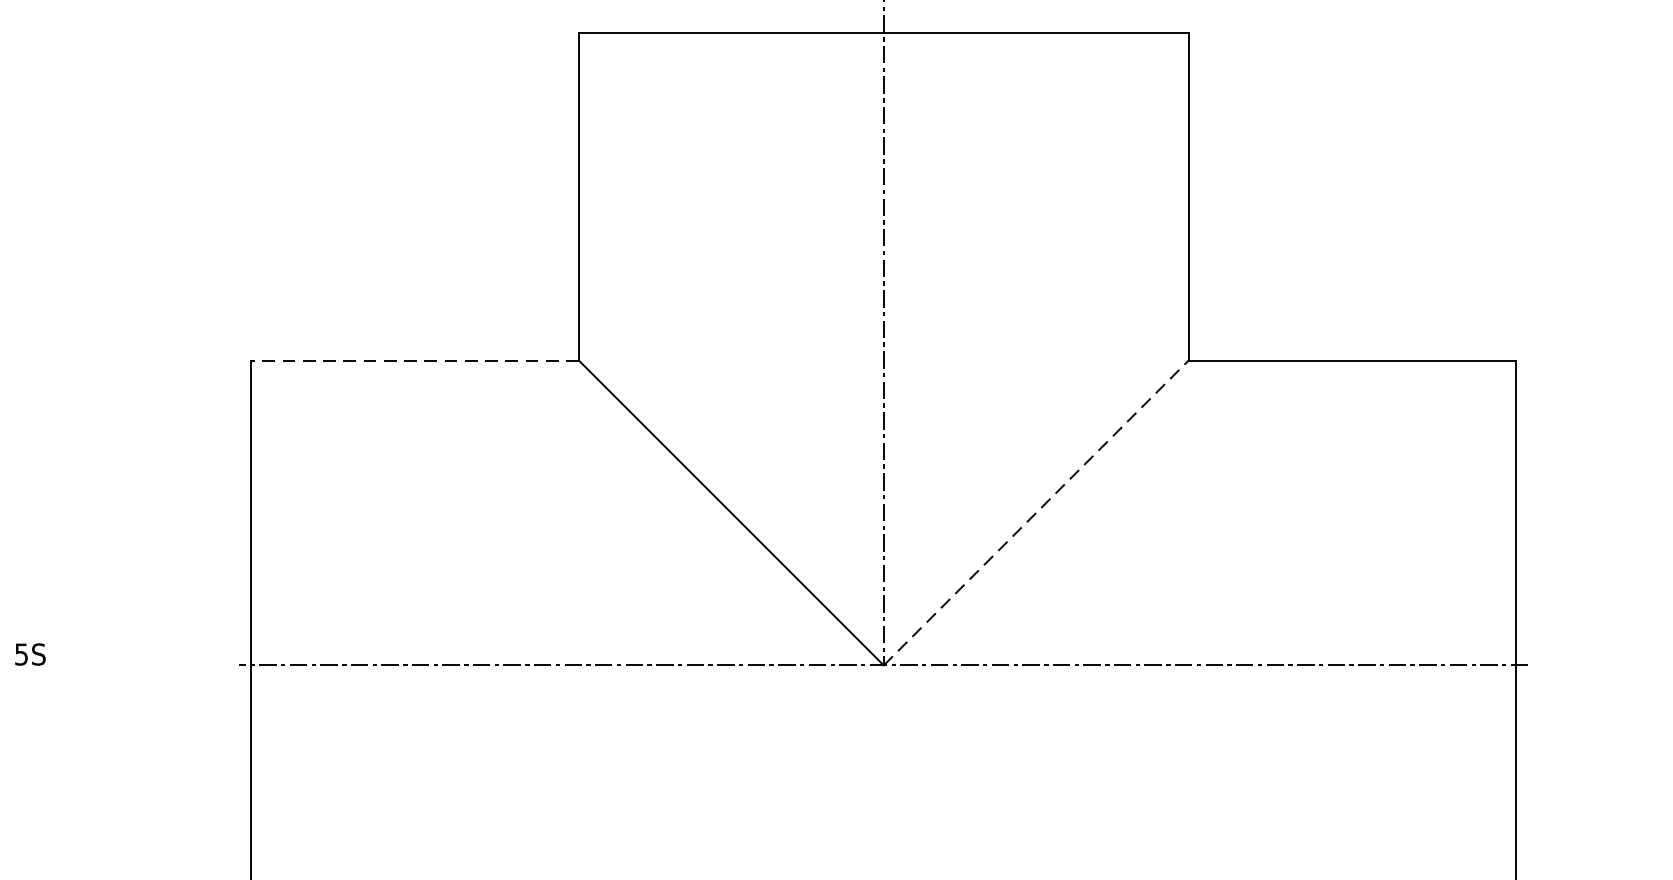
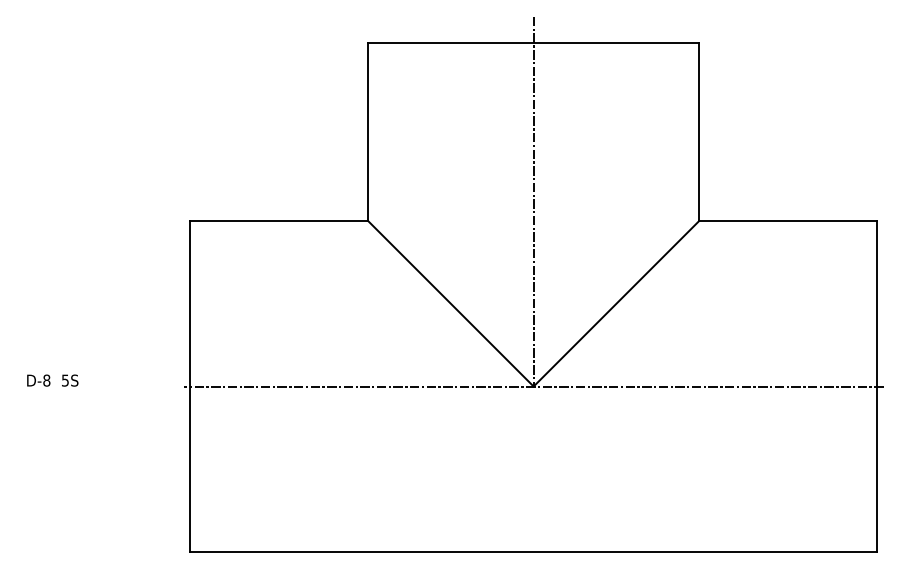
line: (415, 361) -> (279, 221), dashed -> solid
line: (1036, 512) -> (616, 303), dashed -> solid

